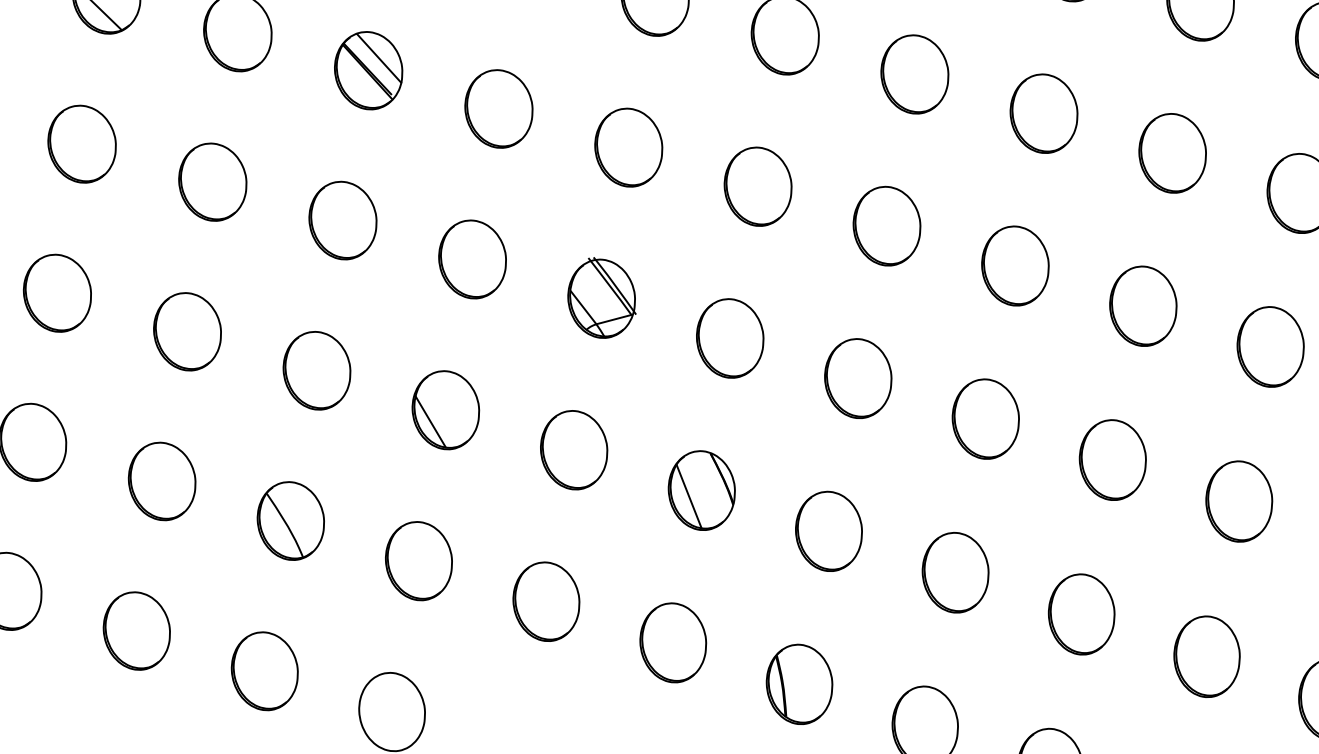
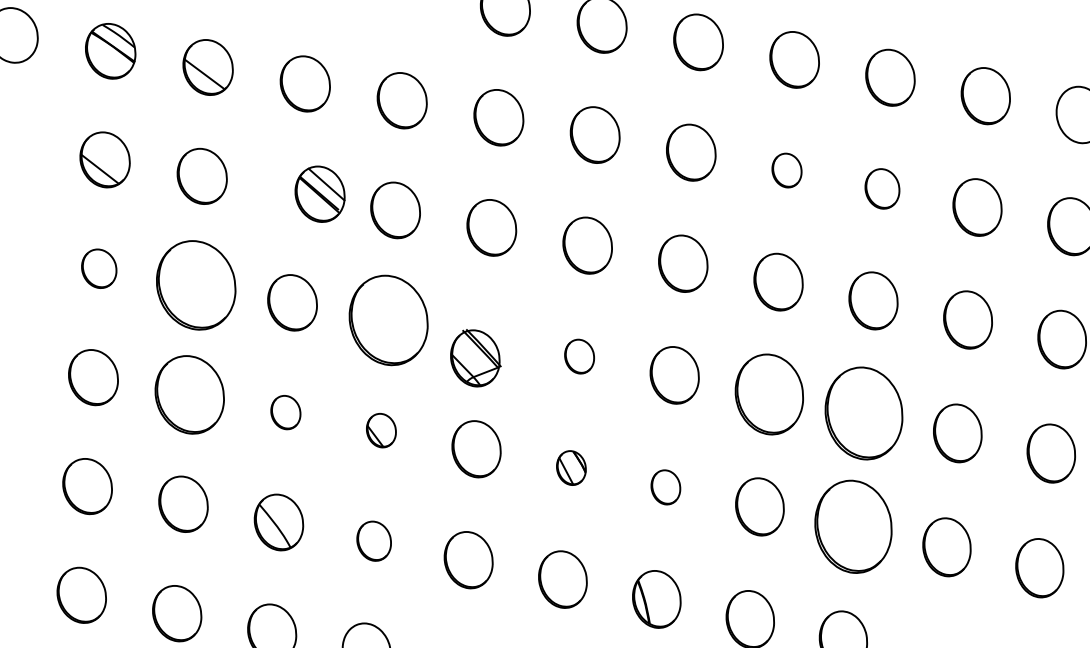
part: (367, 69) -> (319, 193), moved
part: (1043, 113) -> (786, 170), size x0.6
part: (80, 143) -> (98, 268), size x0.7
part: (1172, 152) -> (882, 188), size x0.7
part: (211, 181) -> (195, 285), size x1.6
part: (472, 259) -> (388, 320), size x1.6
part: (601, 298) -> (475, 358), moved
part: (187, 331) -> (189, 394), size x1.4
part: (730, 338) -> (579, 356), size x0.6
part: (316, 370) -> (285, 412), size x0.6
part: (446, 409) -> (381, 430), size x0.6
part: (986, 417) -> (769, 393), size x1.4
part: (1112, 459) -> (863, 413), size x1.6
part: (702, 489) -> (571, 467), size x0.6
part: (828, 531) -> (665, 487), size x0.6
part: (419, 561) -> (374, 541), size x0.7
part: (1081, 613) -> (853, 526), size x1.6

